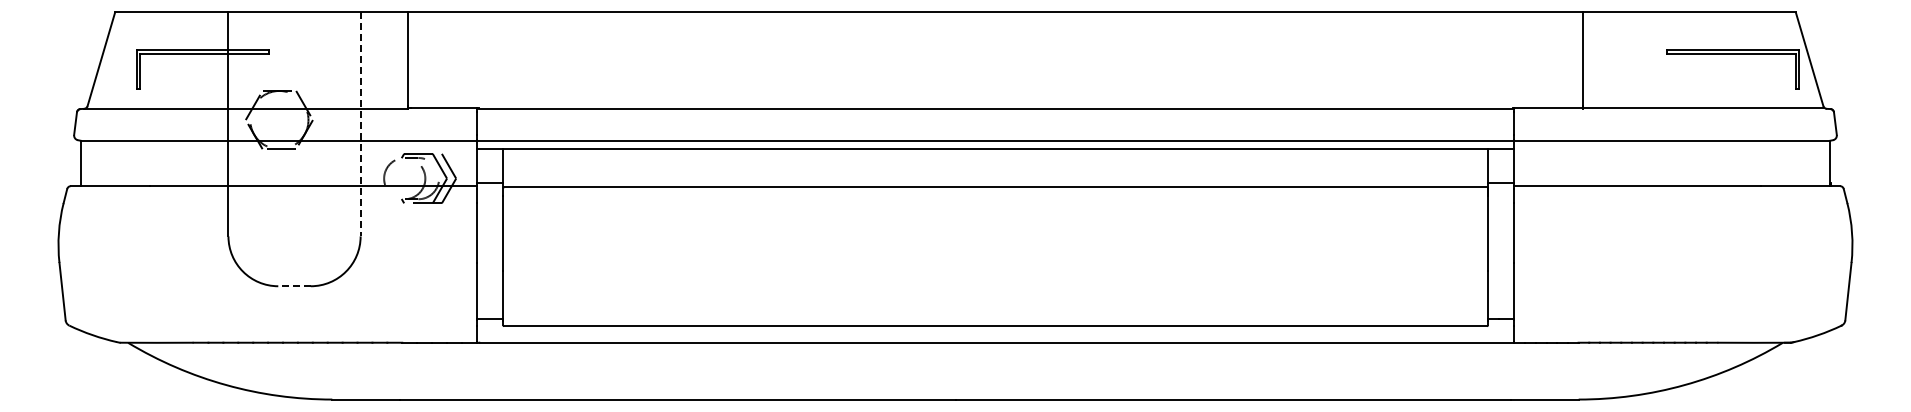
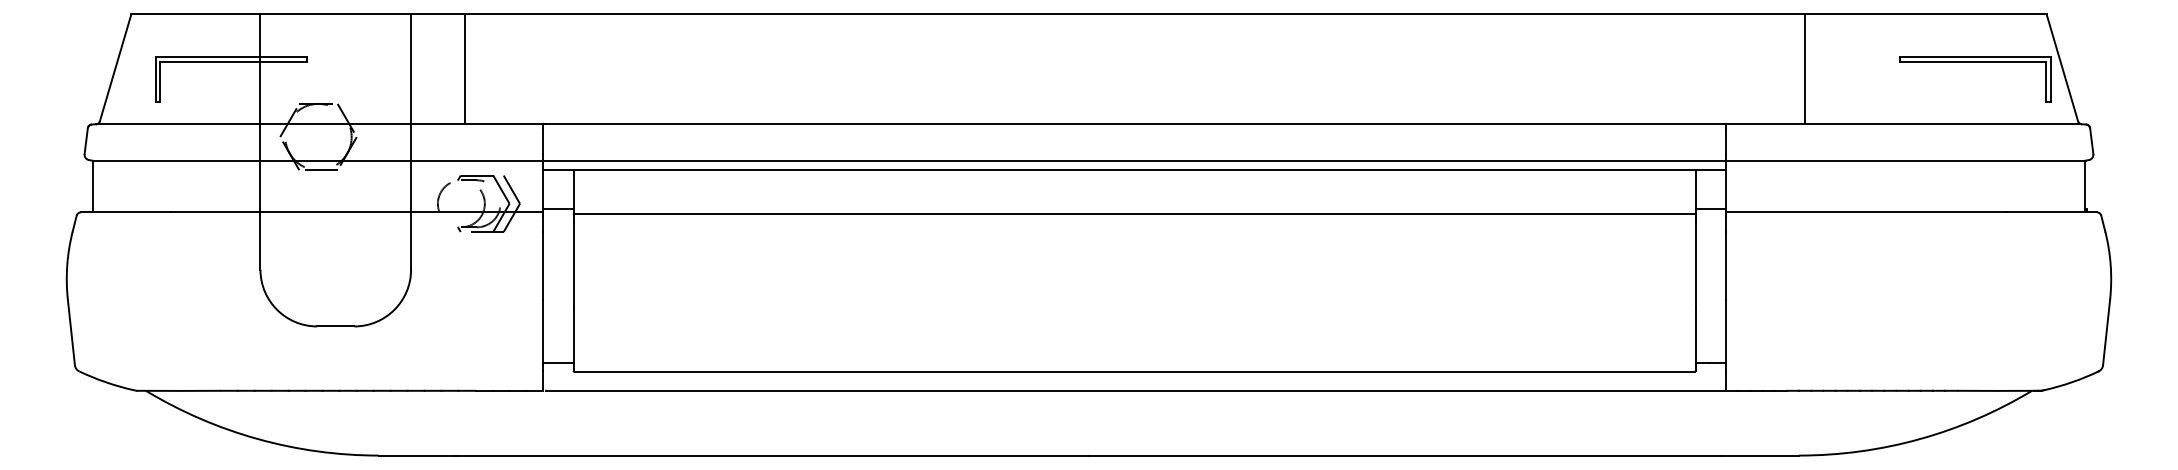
line: (360, 124) -> (410, 142), dashed -> solid
line: (294, 286) -> (335, 326), dashed -> solid

